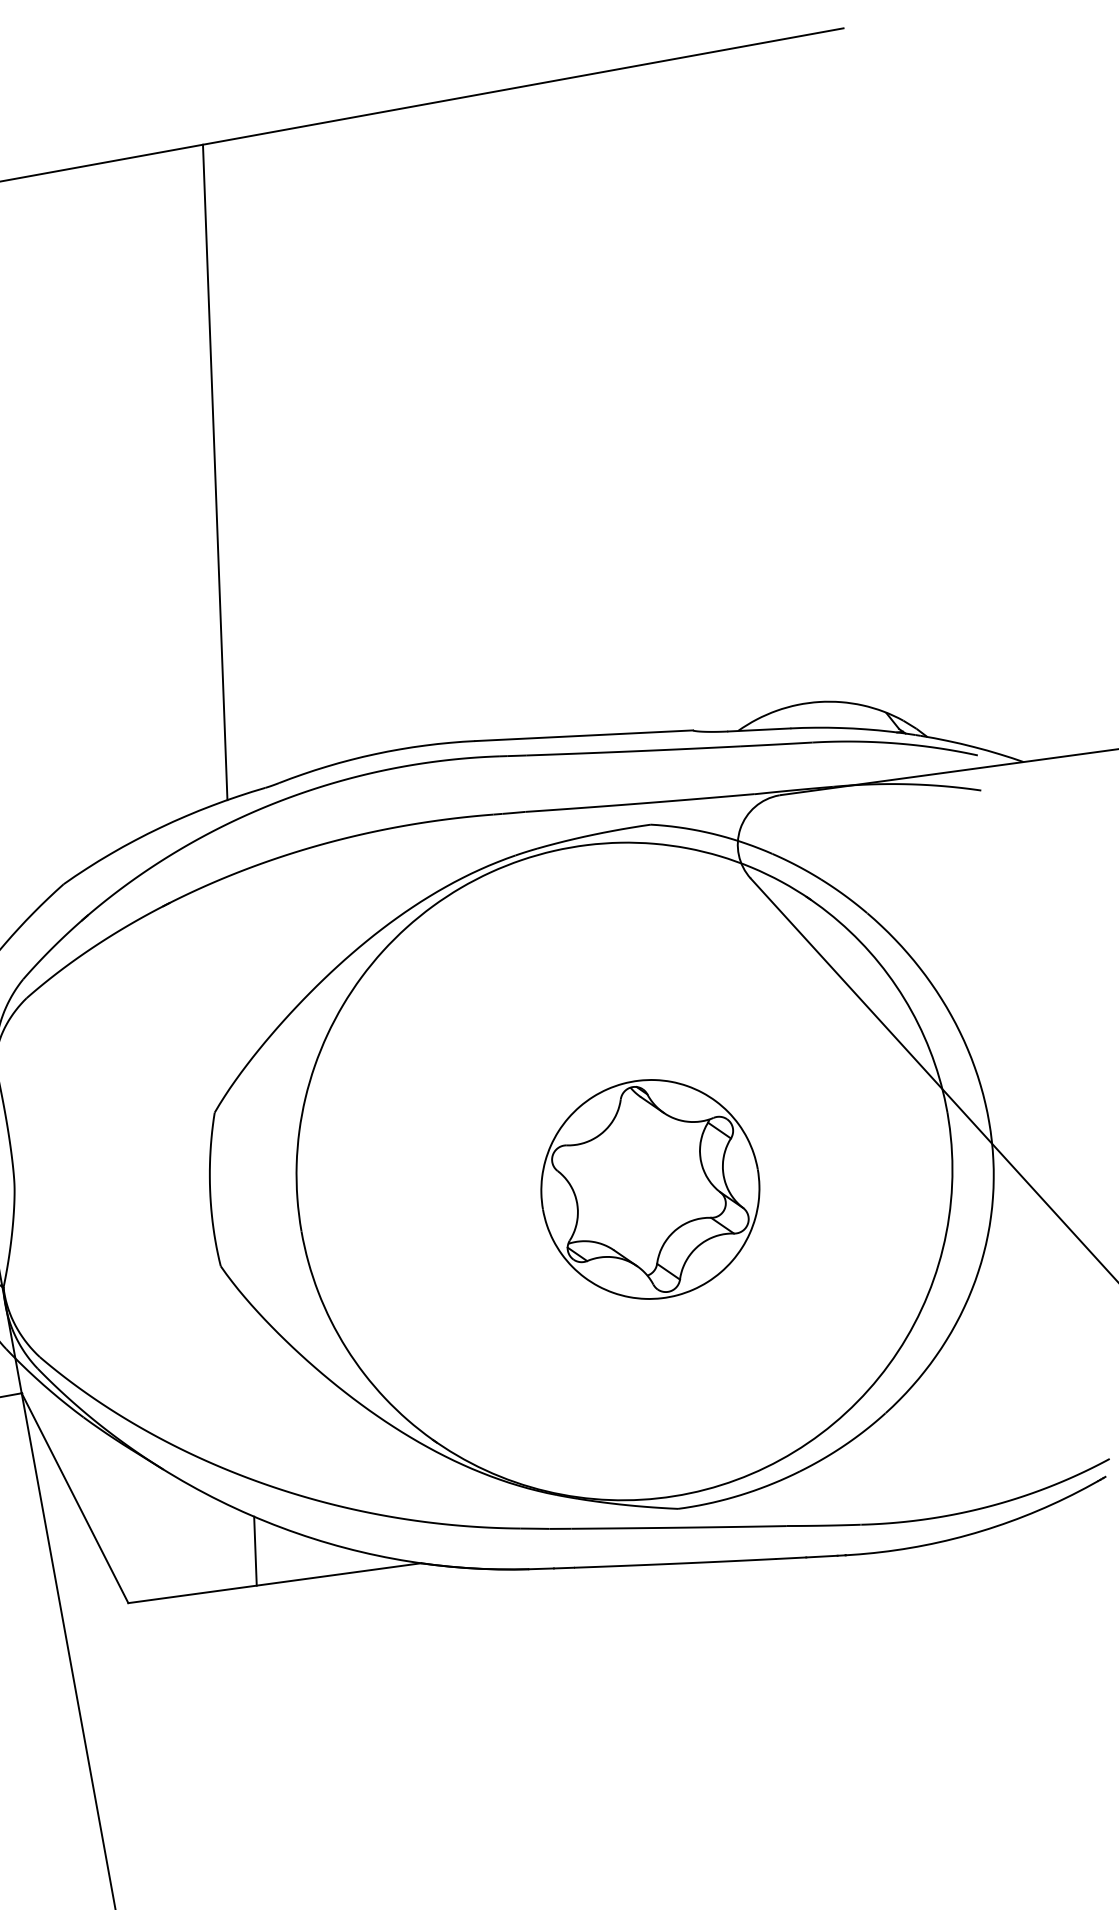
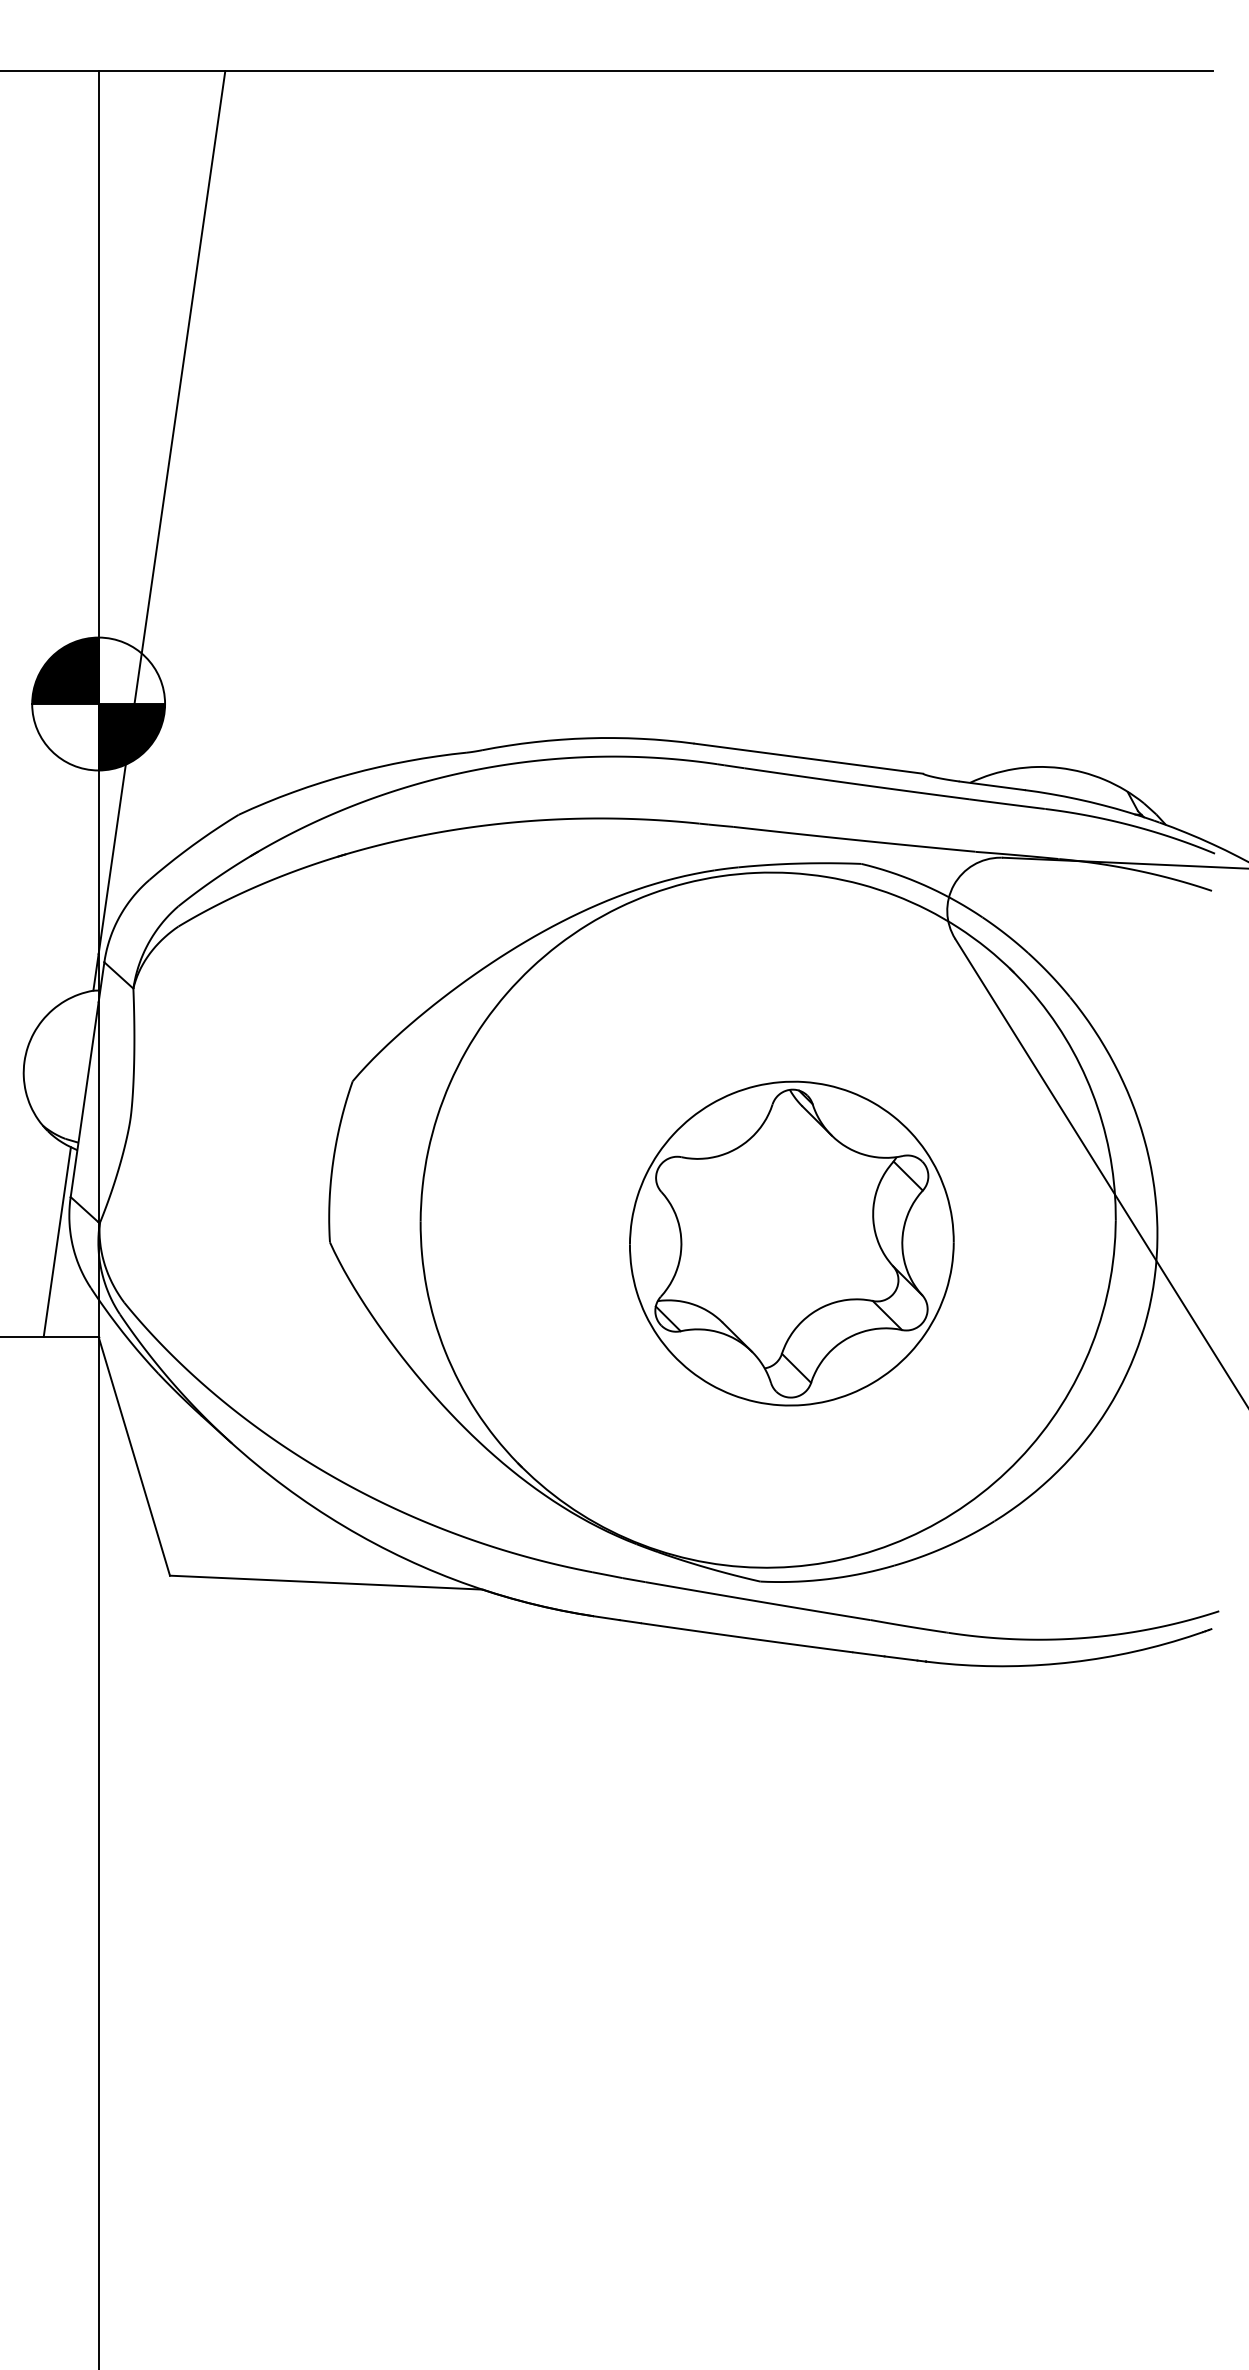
line: (215, 472) -> (474, 414), removed
part: (649, 1189) -> (791, 1243), size x1.4
line: (254, 1551) -> (311, 1545), removed

